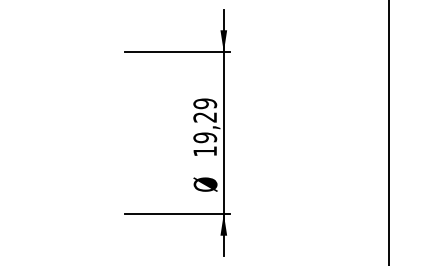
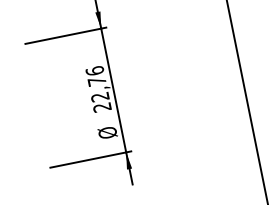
text: (205, 127) -> (98, 89), 19,29 -> 22,76

